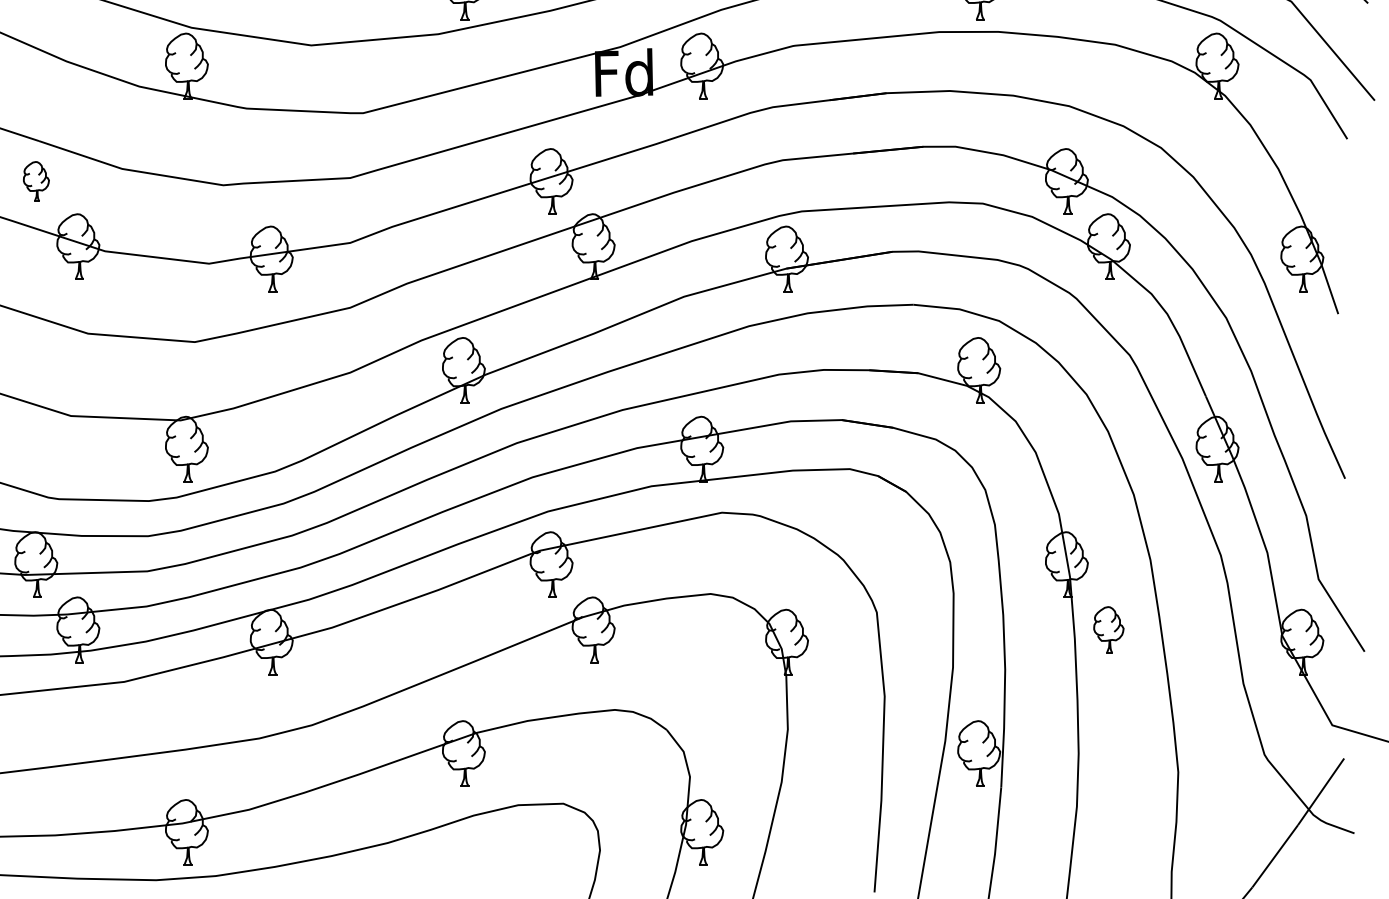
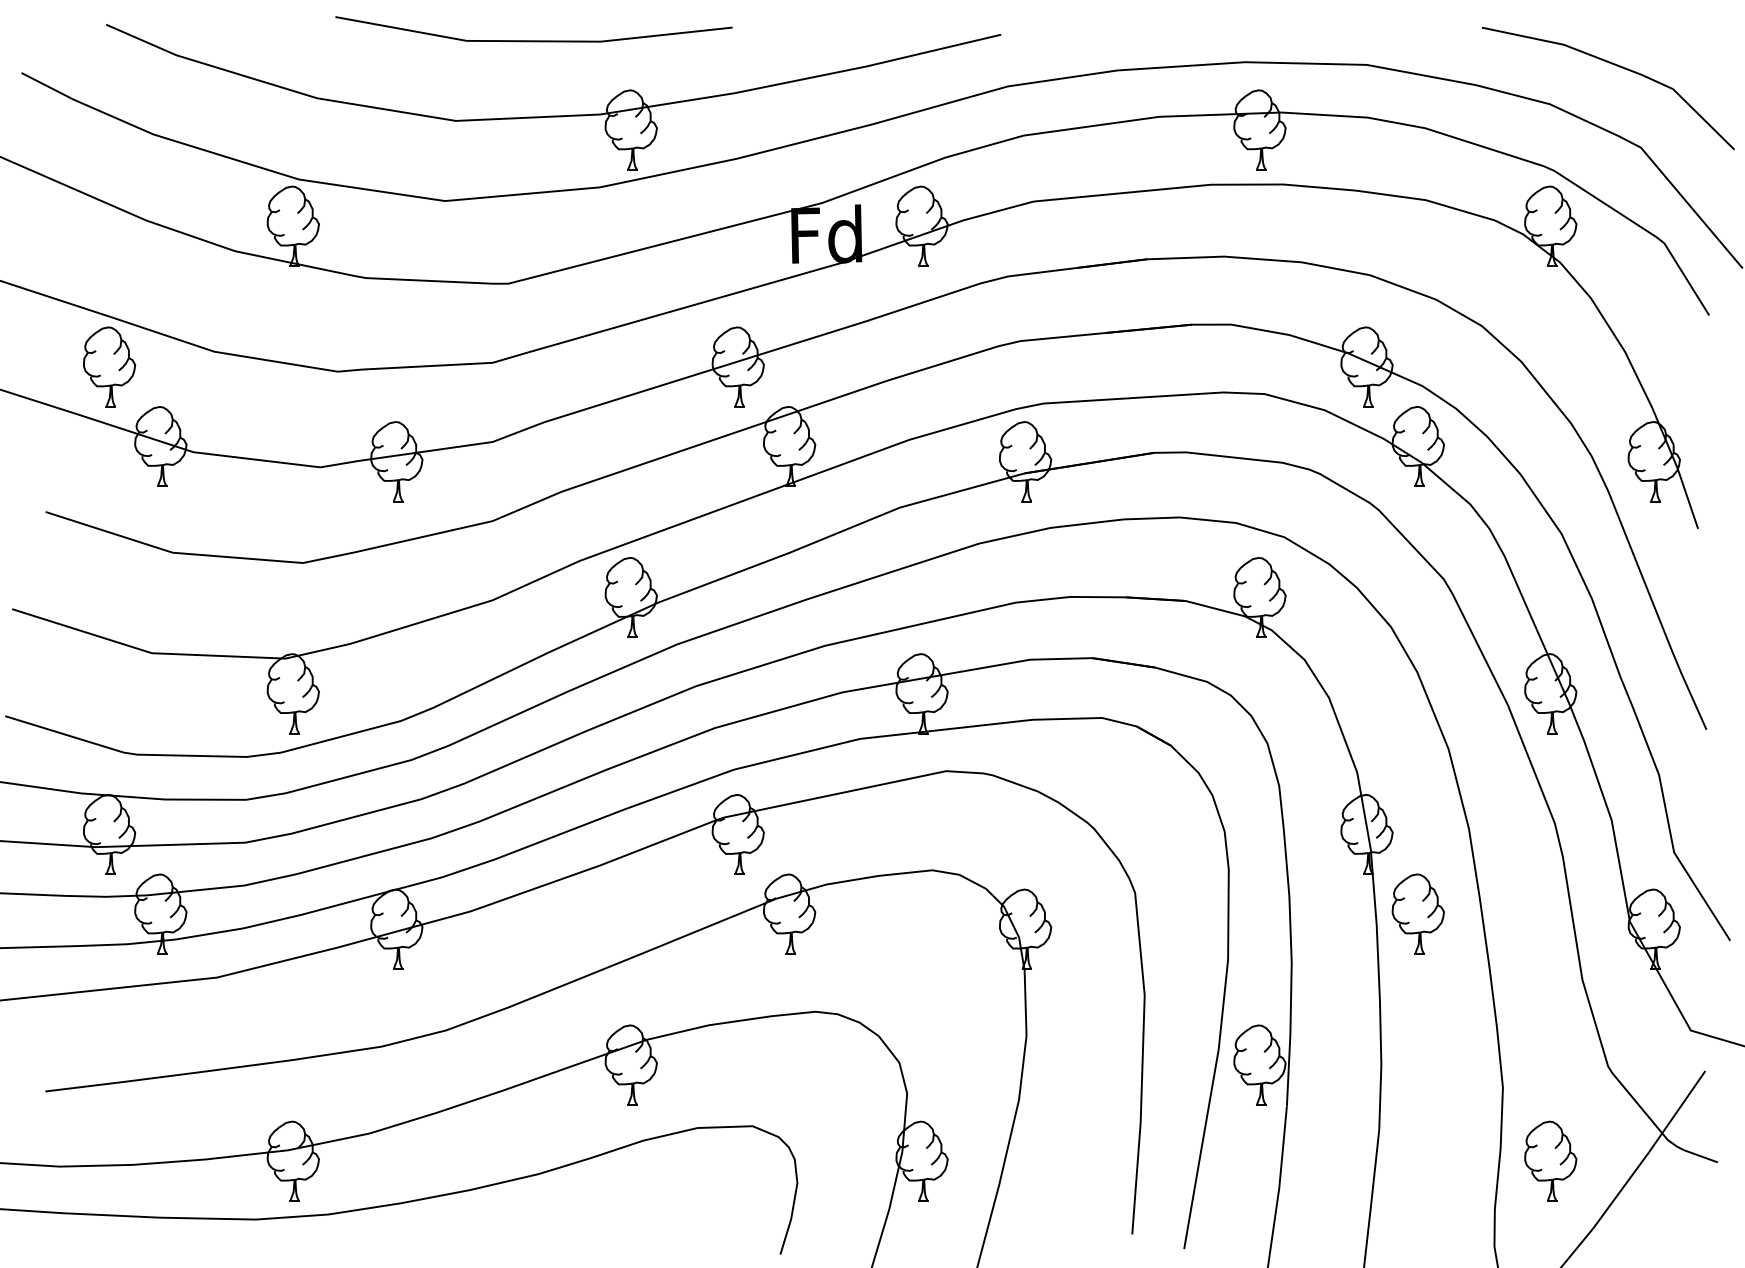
part: (36, 181) -> (109, 366), size x1.67
part: (1108, 629) -> (1417, 913), size x1.43
part: (1217, 831) -> (1550, 1160), added

